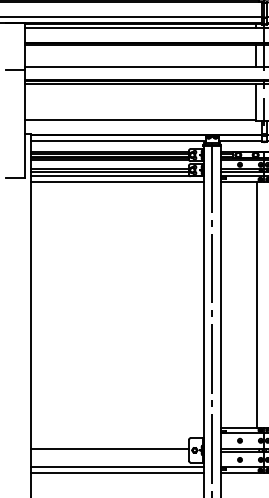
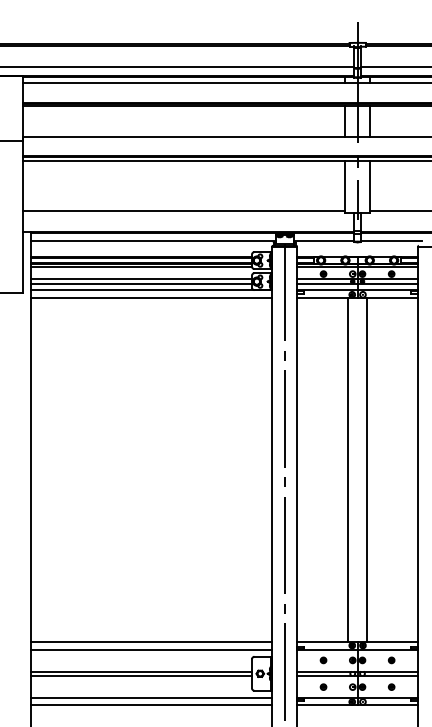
line: (117, 428) -> (151, 642), added
line: (117, 433) -> (151, 649), added
line: (109, 451) -> (141, 675), added

